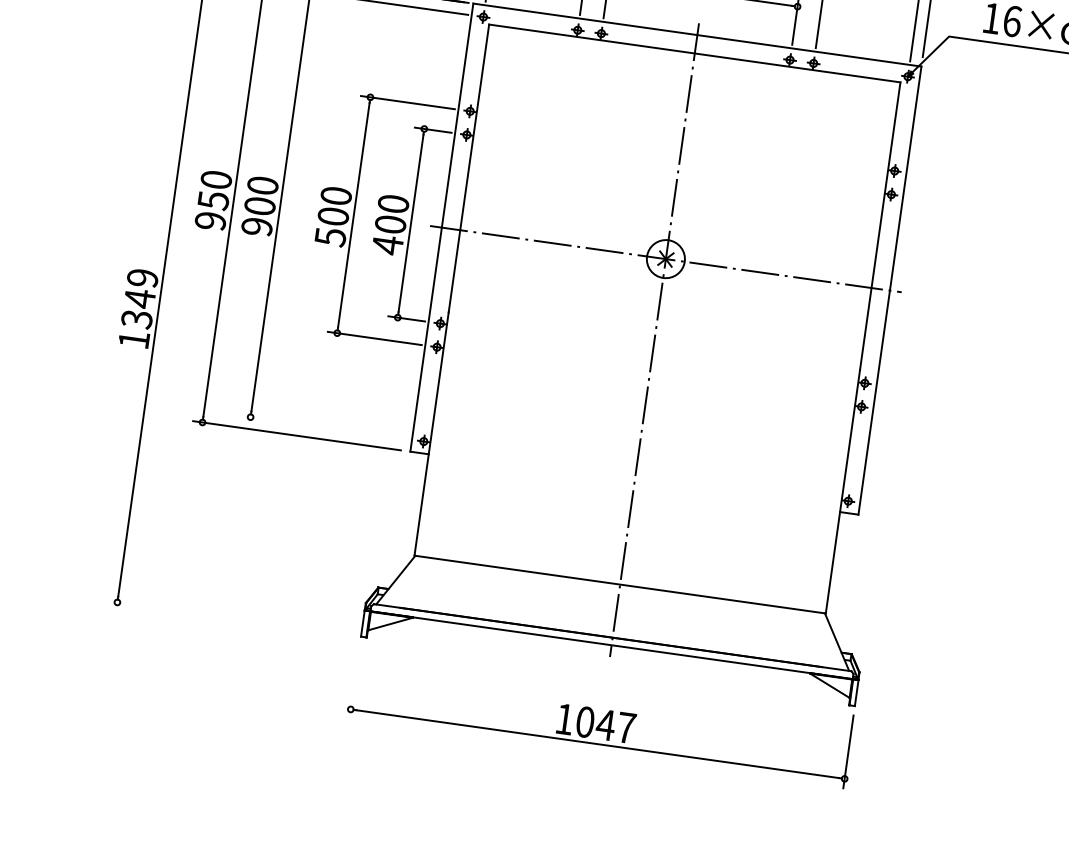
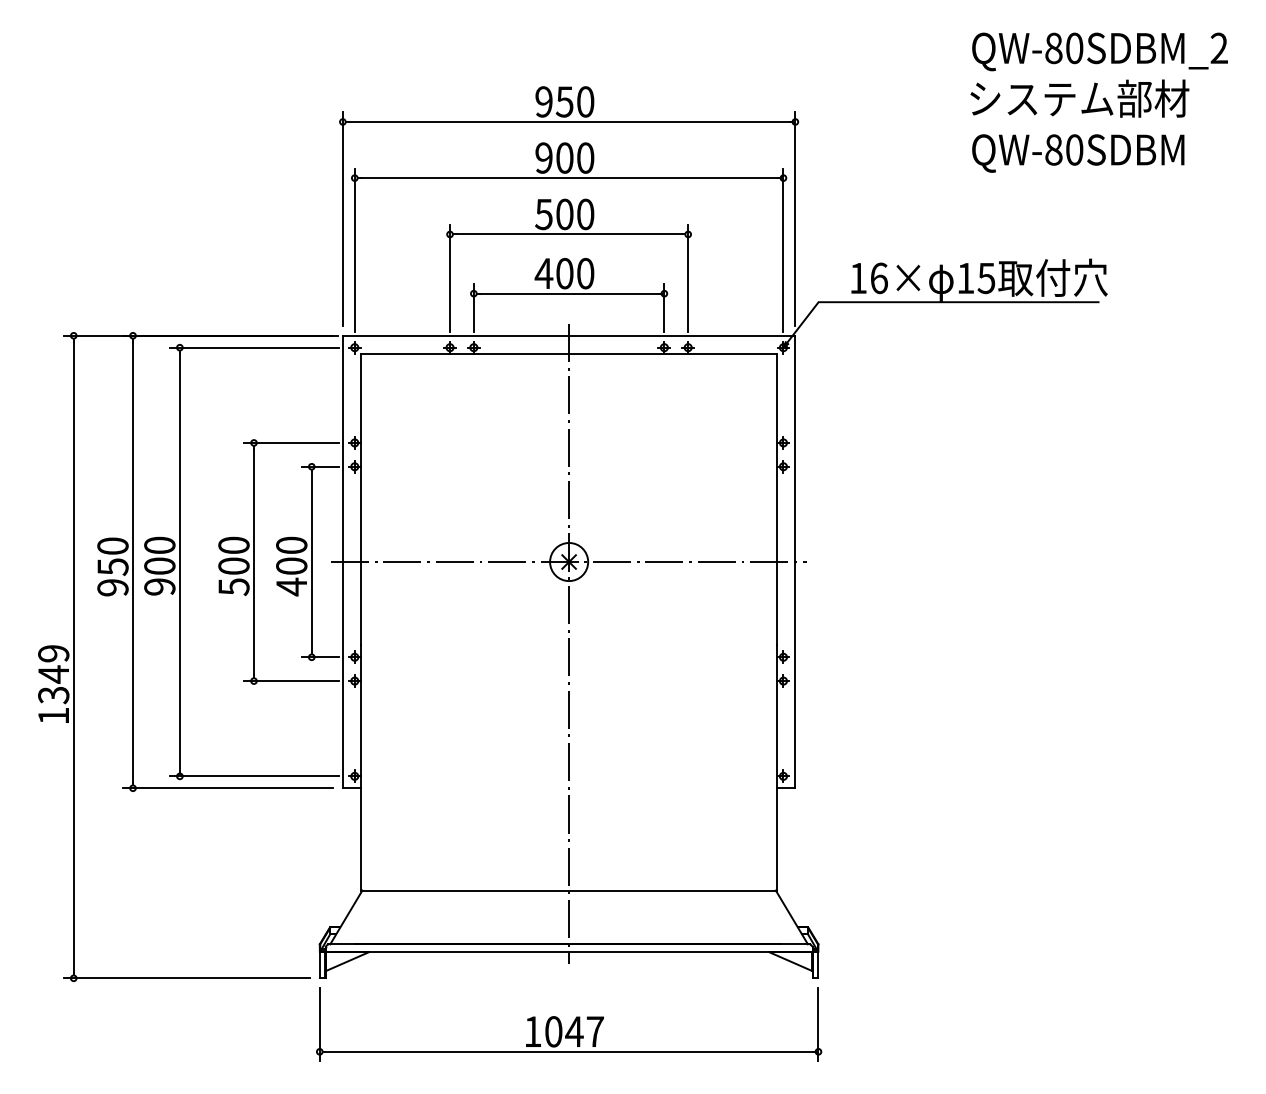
line: (324, 427) -> (254, 776), added
line: (230, 618) -> (187, 978), added
line: (354, 682) -> (319, 1024), added

